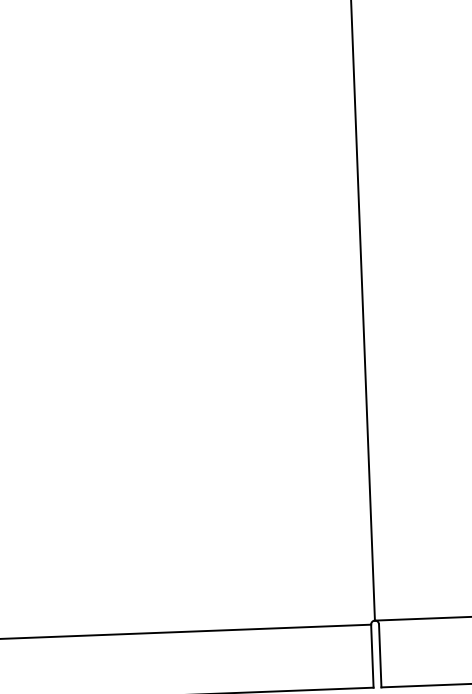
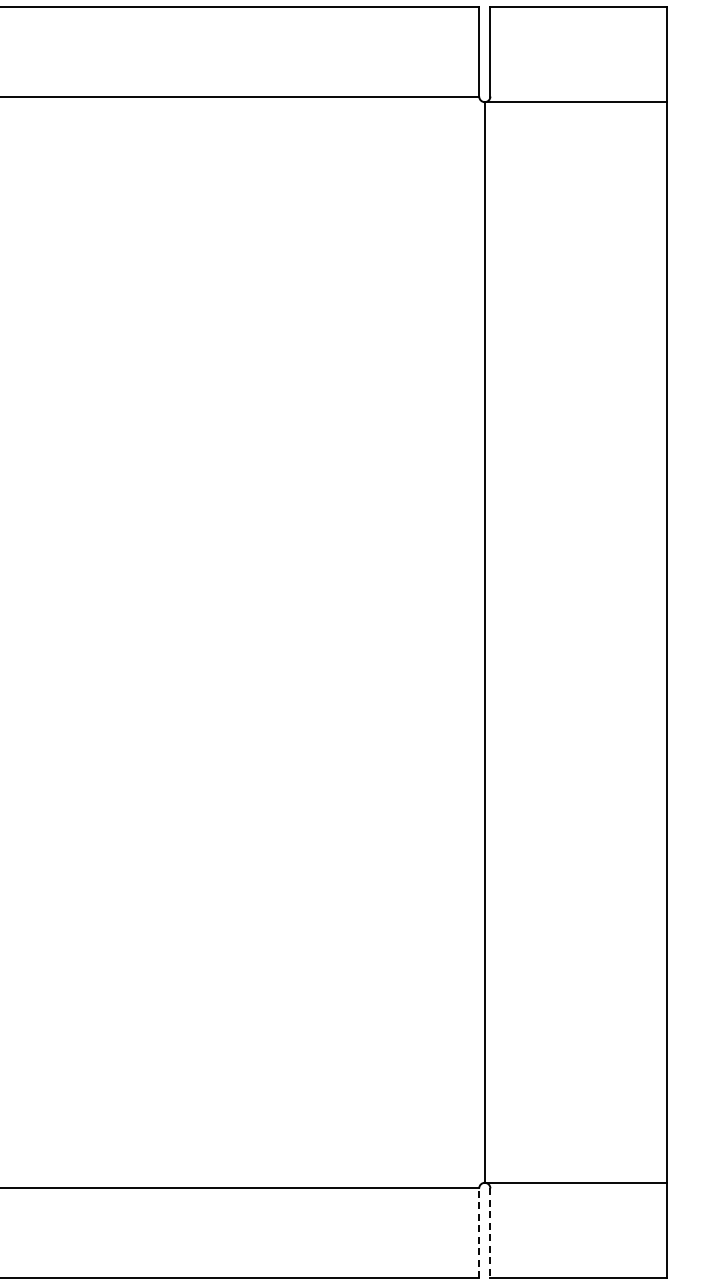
line: (380, 655) -> (490, 1233), solid -> dashed
line: (372, 656) -> (479, 1233), solid -> dashed

